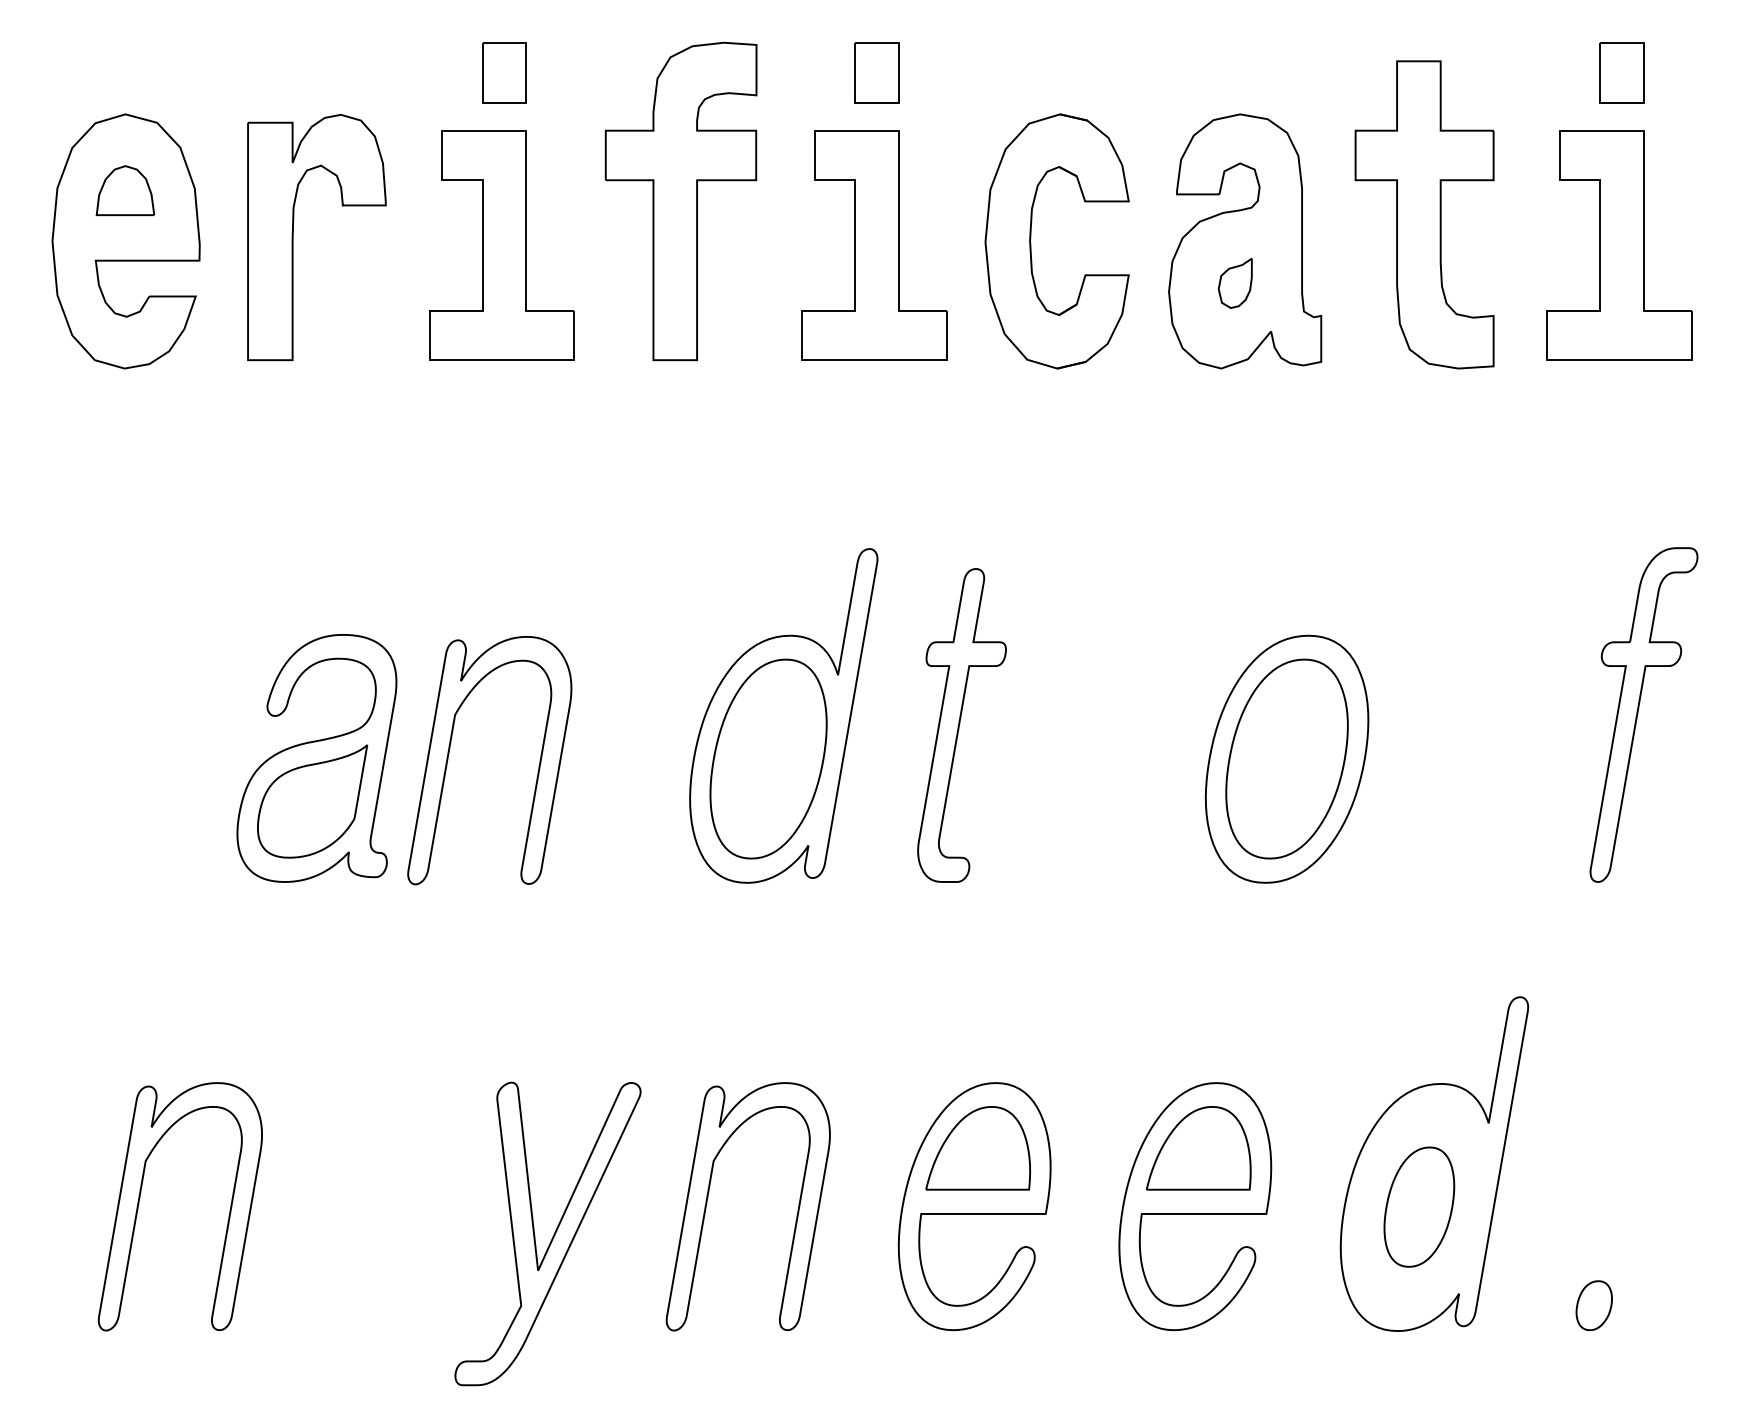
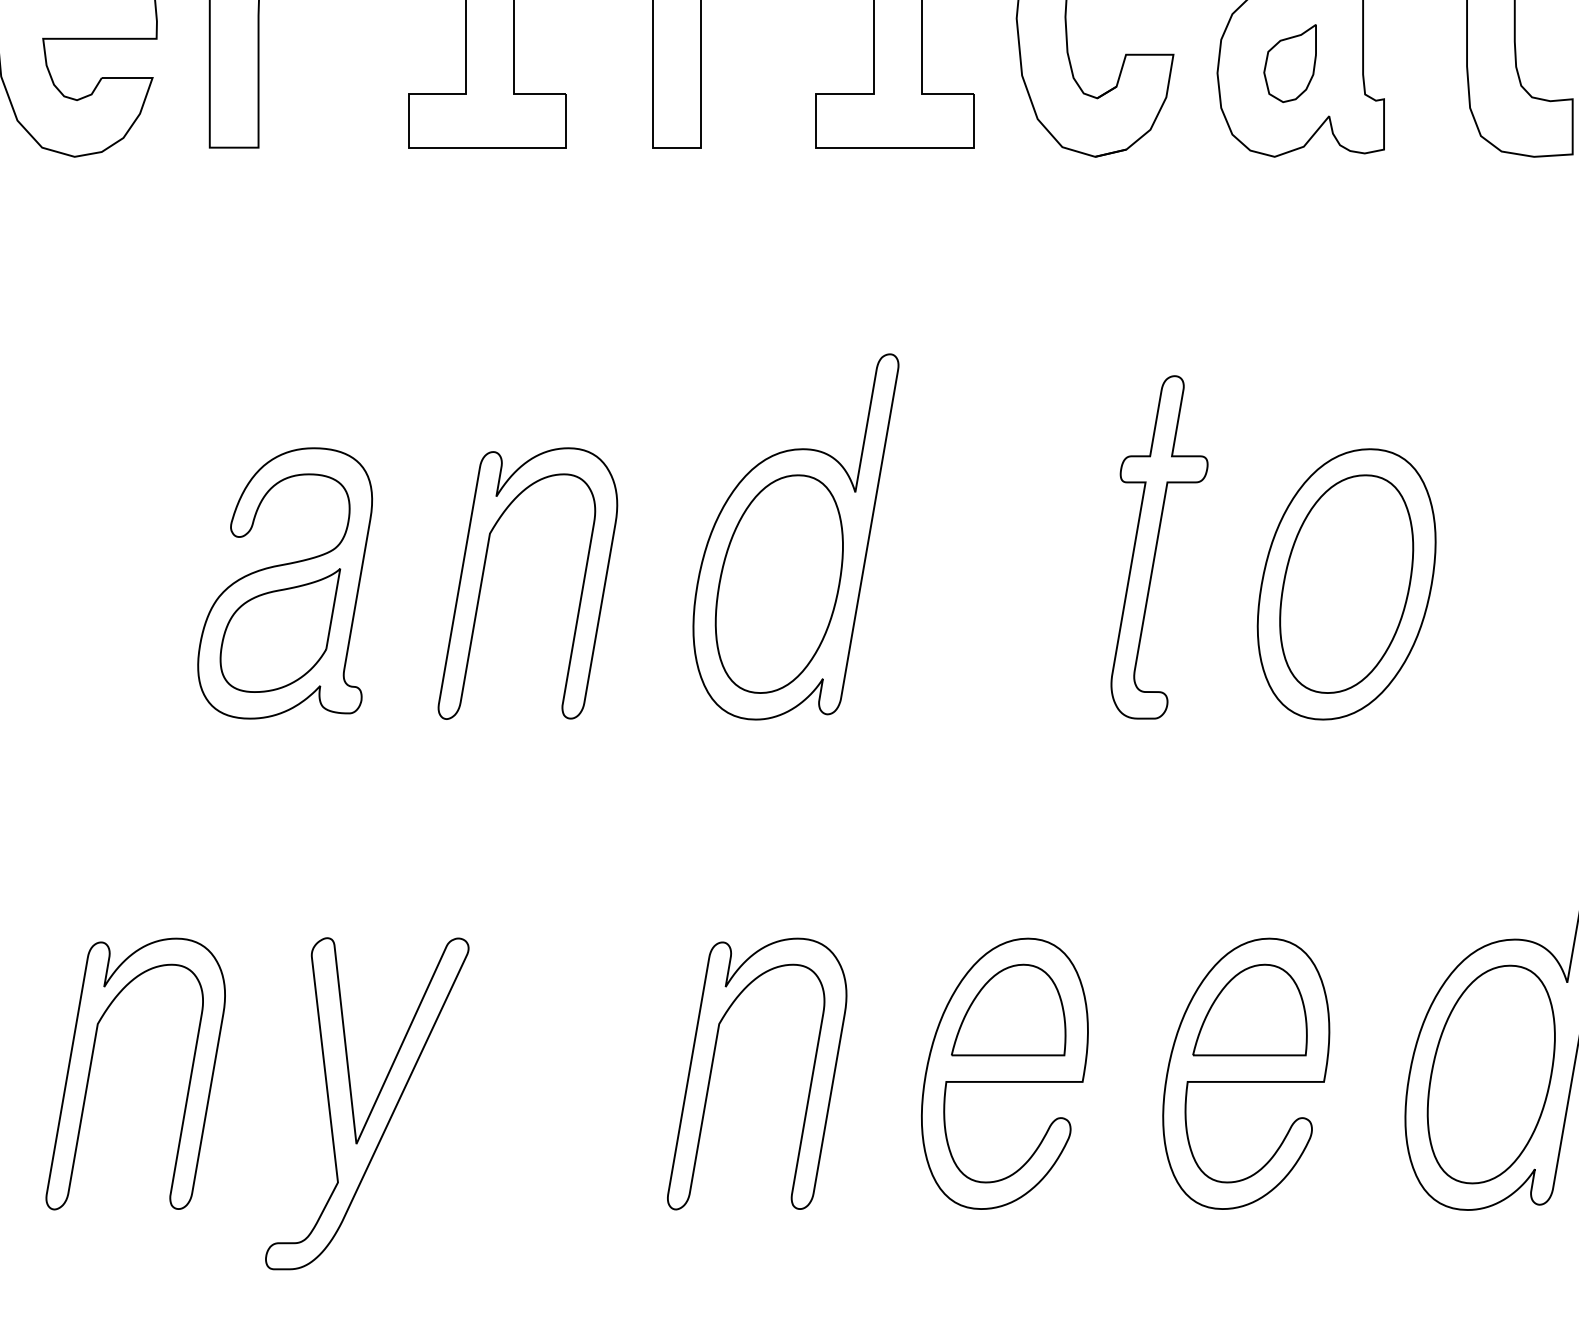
part: (1234, 283) -> (1289, 63), size x1.43
part: (961, 725) -> (1158, 547), moved
part: (449, 754) -> (483, 576), moved
part: (1419, 1206) -> (1491, 1073), size x1.67
part: (547, 1233) -> (366, 1103), moved

